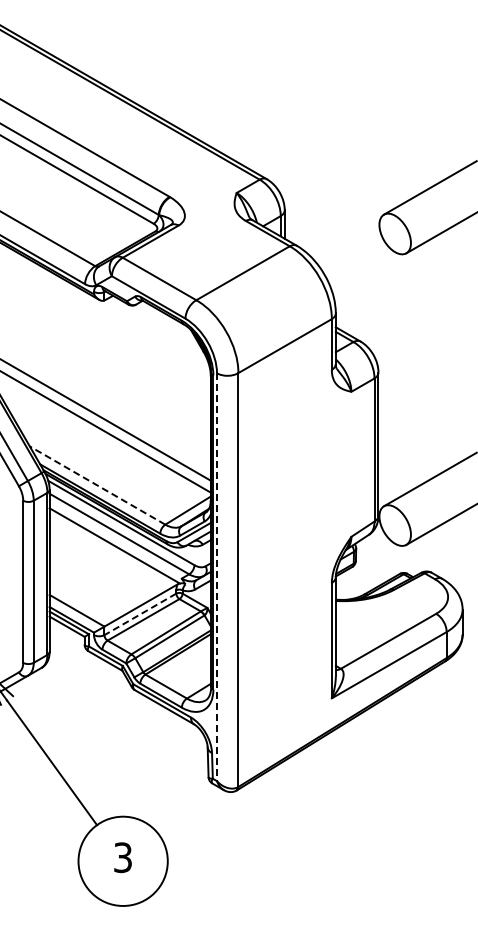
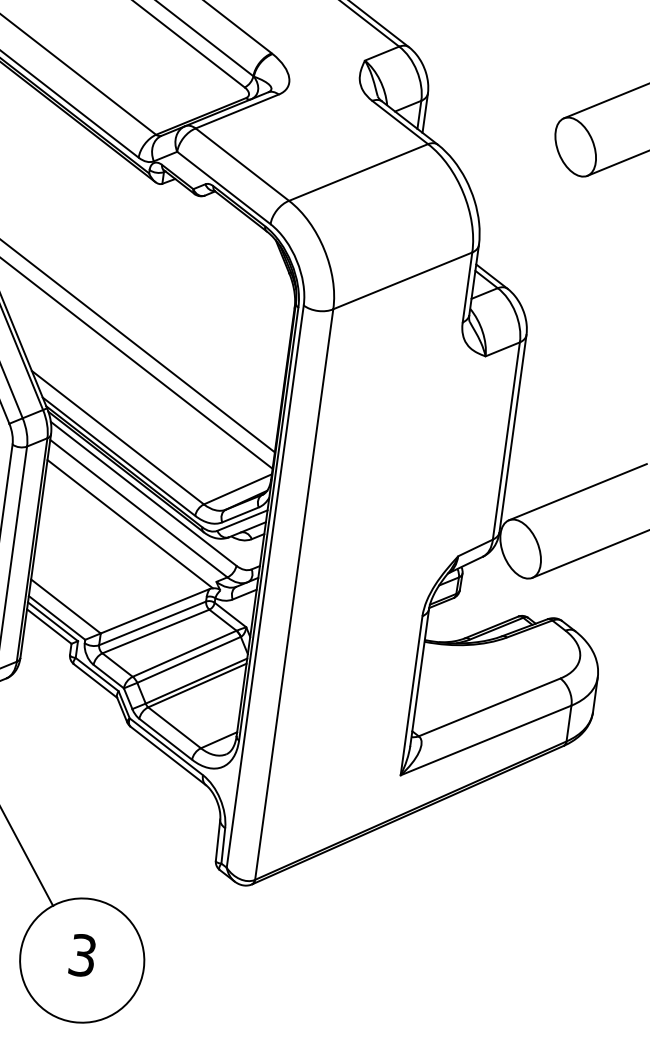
line: (97, 485) -> (117, 437), dashed -> solid
line: (217, 577) -> (265, 587), dashed -> solid
line: (139, 614) -> (151, 623), dashed -> solid

